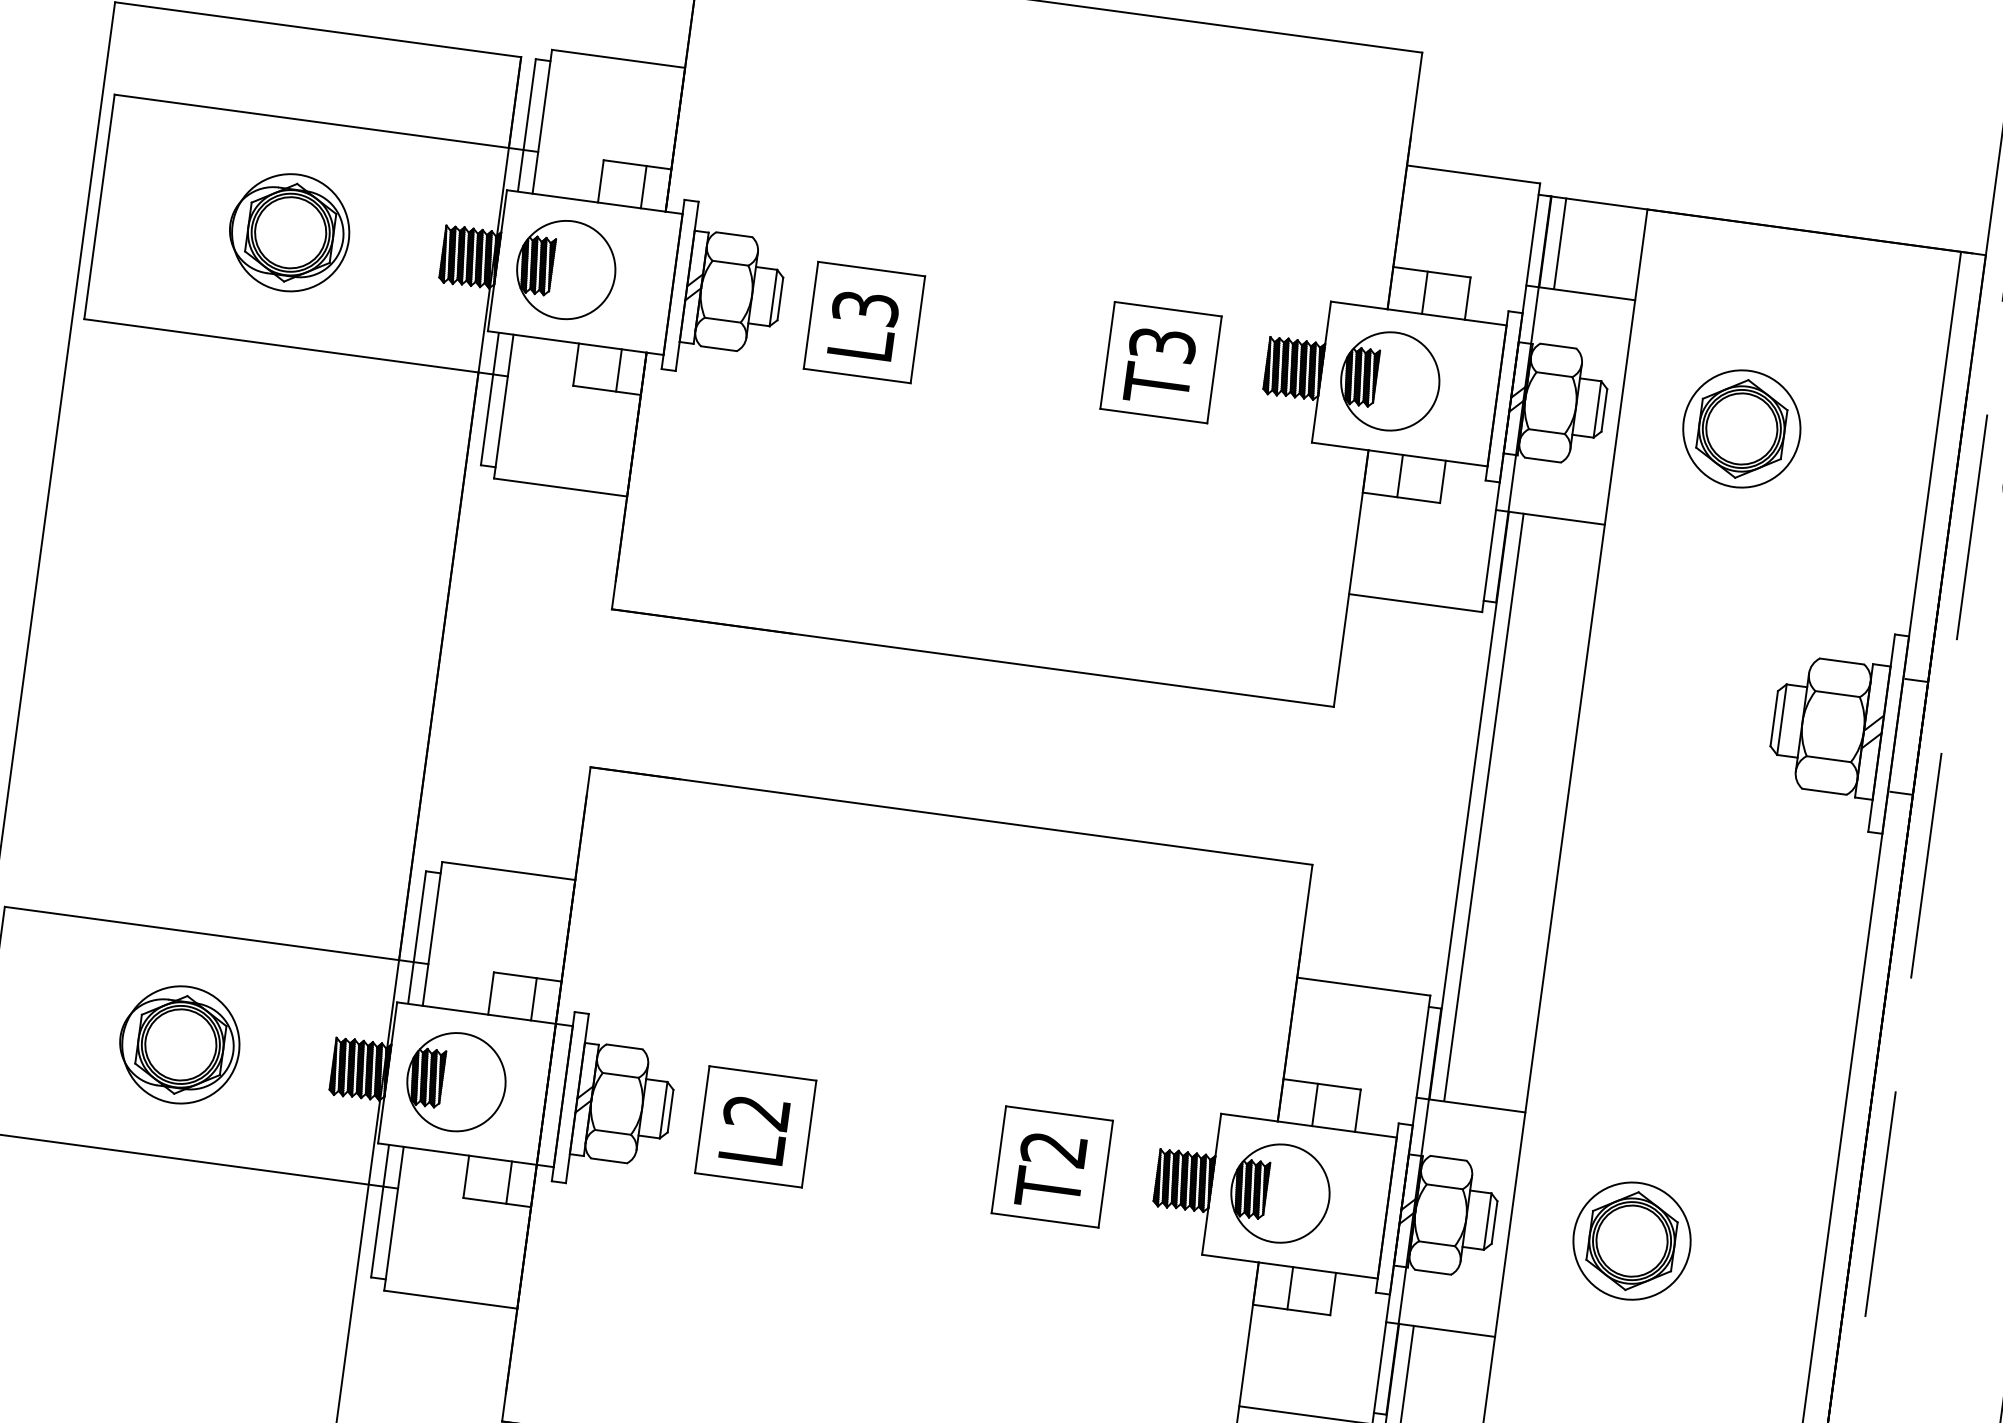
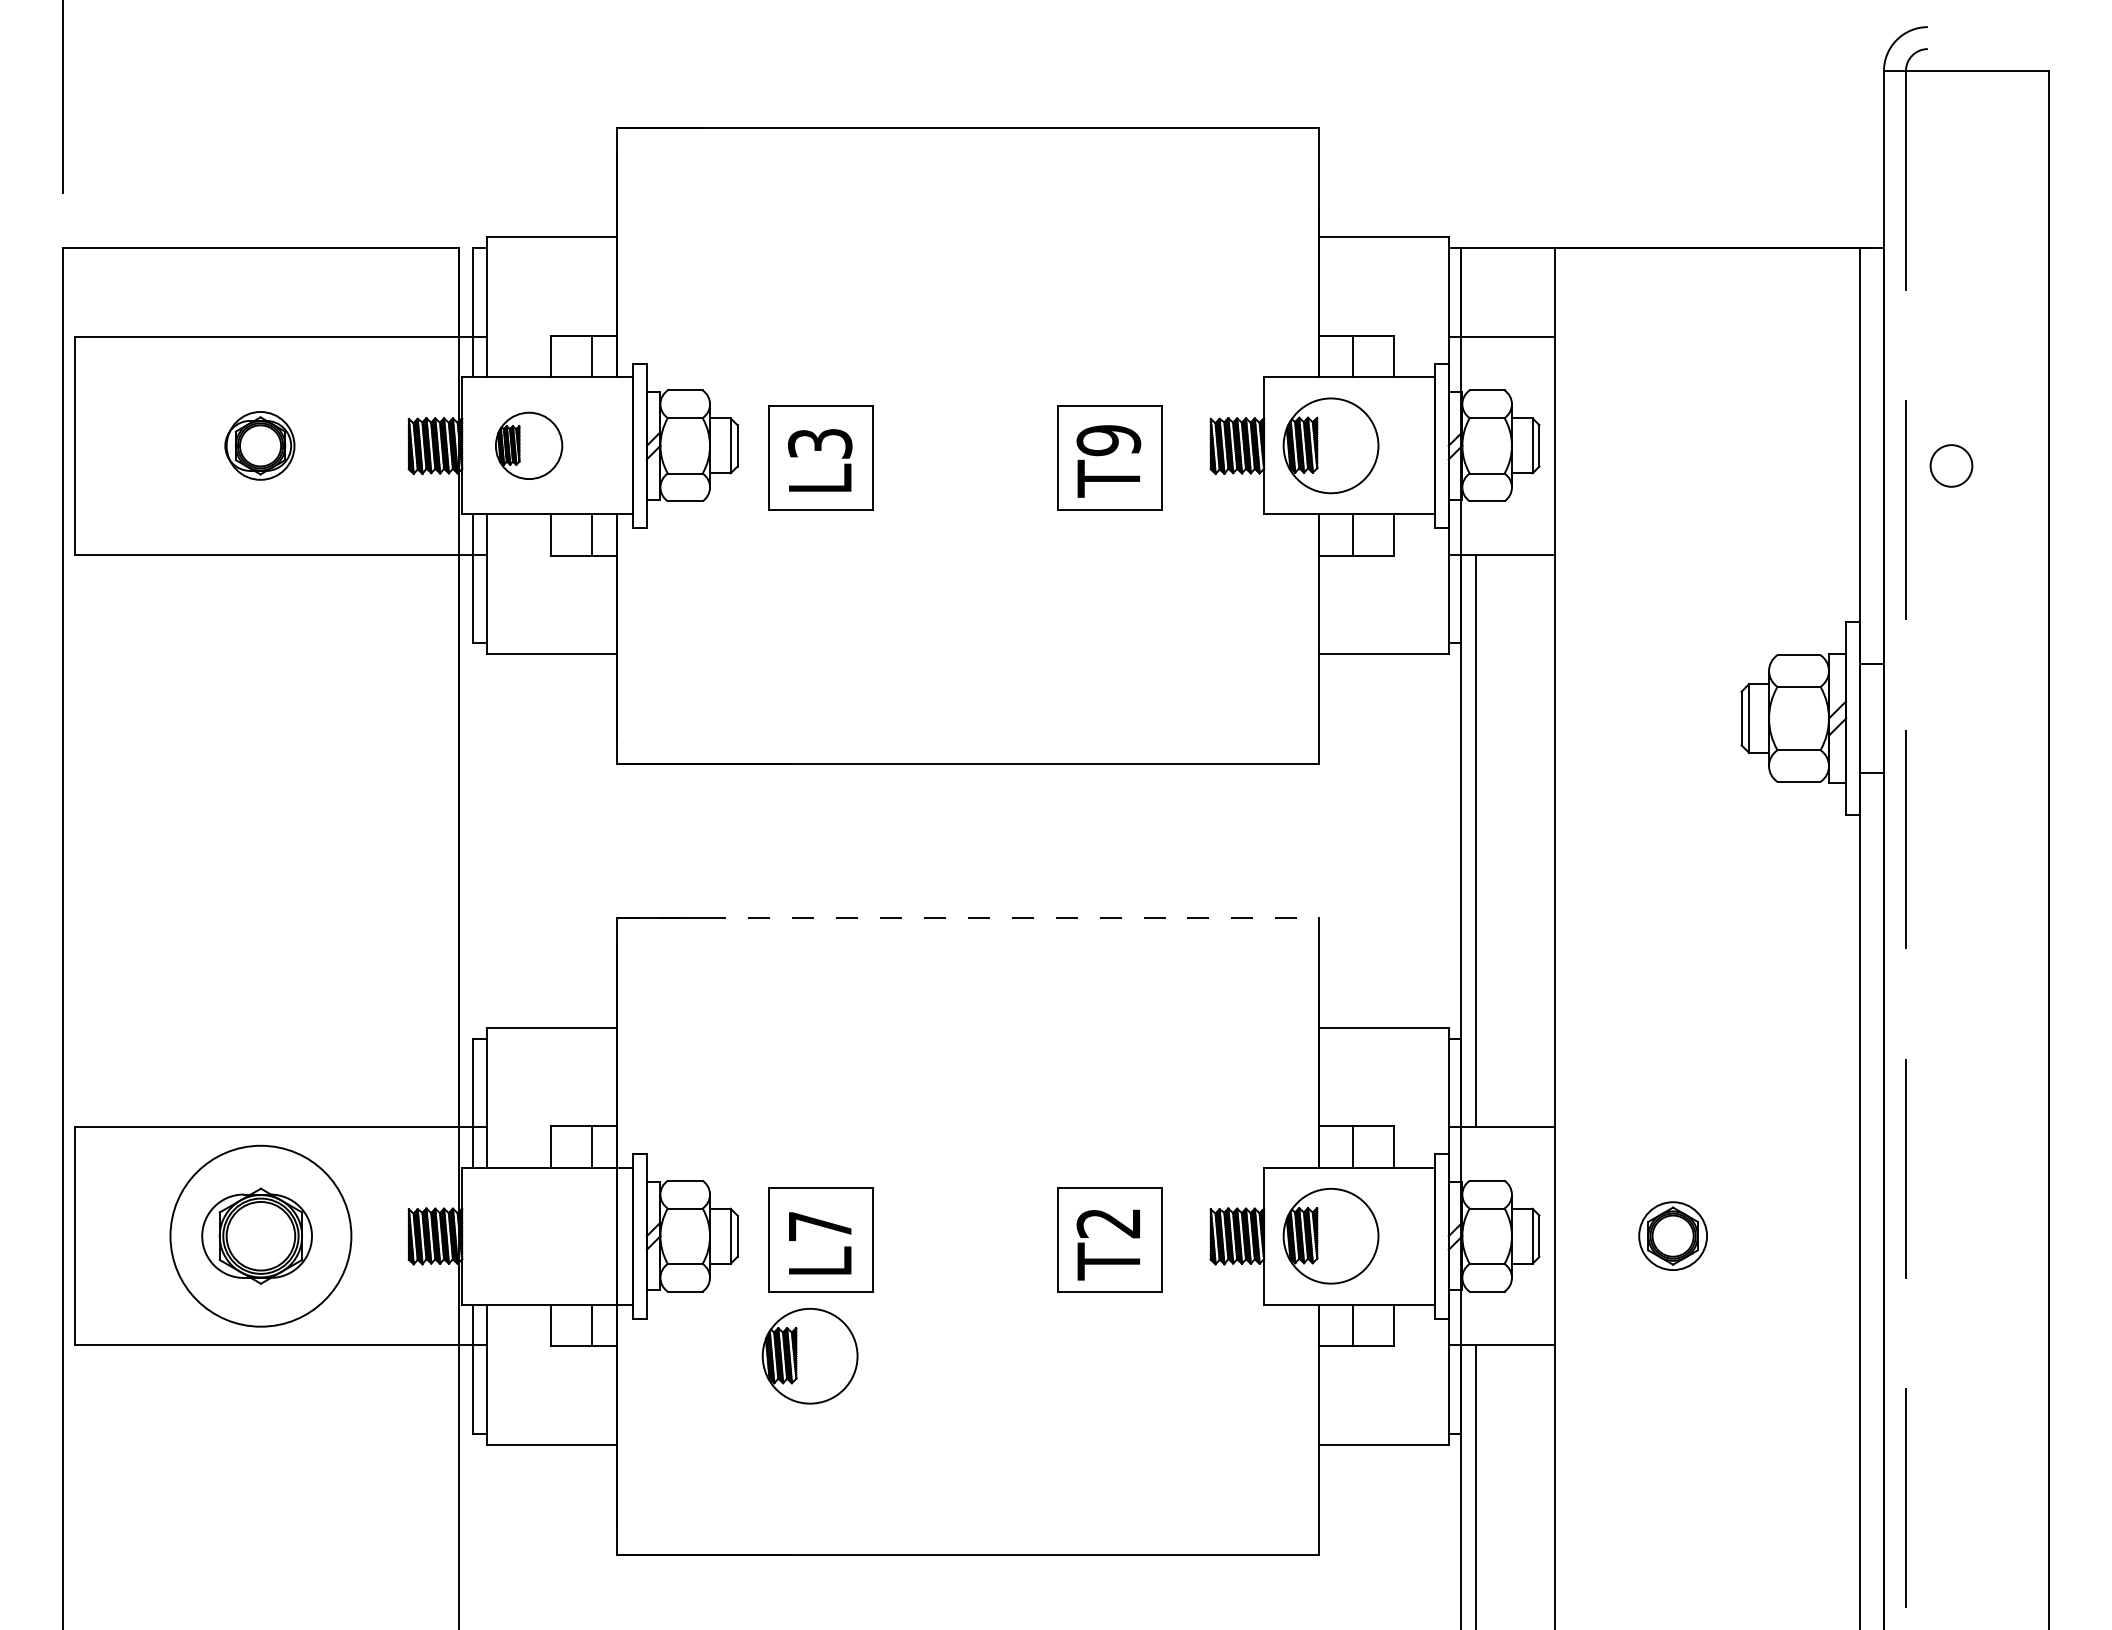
part: (289, 232) -> (259, 445), size x0.6
line: (1560, 243) -> (1475, 292), removed
part: (565, 269) -> (528, 445), size x0.7
text: (1162, 345) -> (1108, 440), T3 -> T9
part: (1741, 428) -> (1672, 445), removed
line: (952, 815) -> (968, 917), solid -> dashed
circle: (180, 1044) -> (260, 1235), size x1.6
part: (455, 1082) -> (809, 1356), moved
text: (756, 1112) -> (819, 1226), L2 -> L7
part: (1631, 1240) -> (1672, 1235), size x0.6

